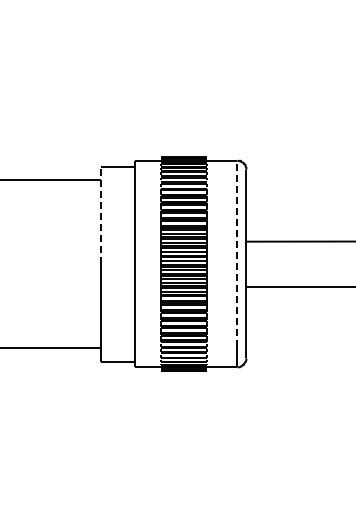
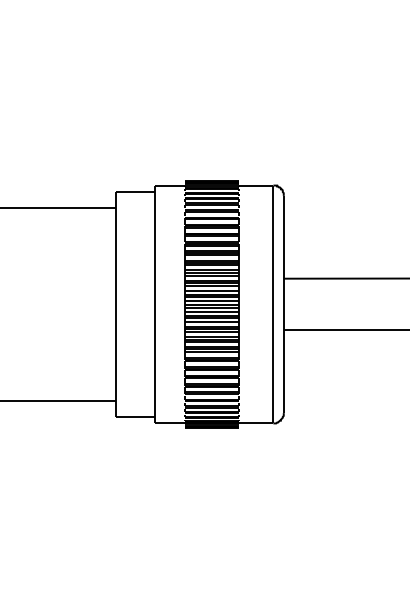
line: (101, 215) -> (116, 248), dashed -> solid
line: (237, 253) -> (273, 292), dashed -> solid

